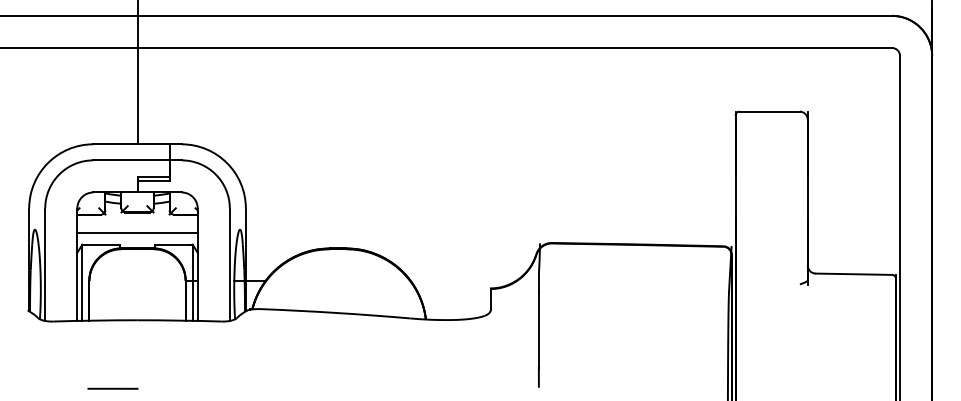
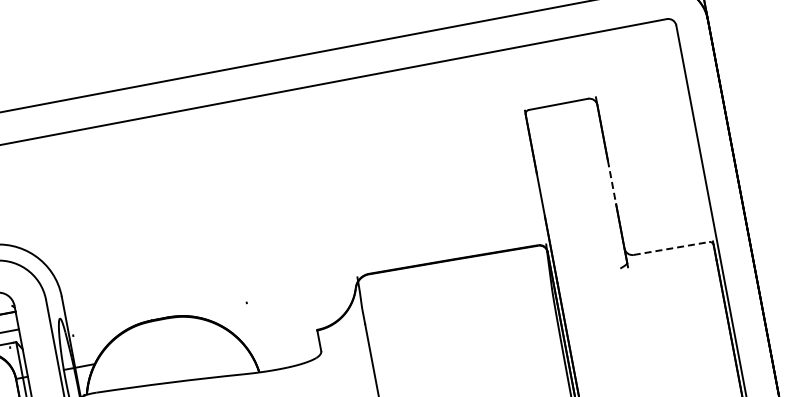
line: (807, 198) -> (611, 182), solid -> dashed
line: (854, 274) -> (672, 248), solid -> dashed

